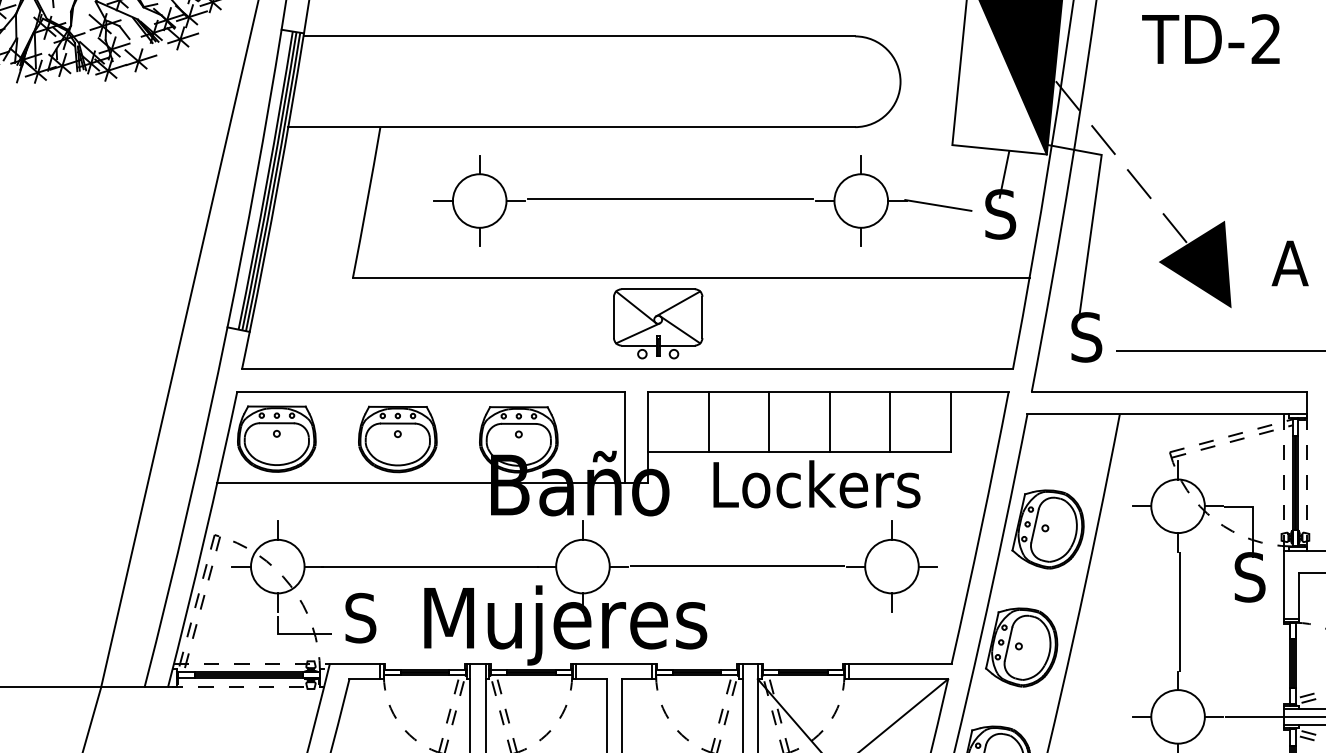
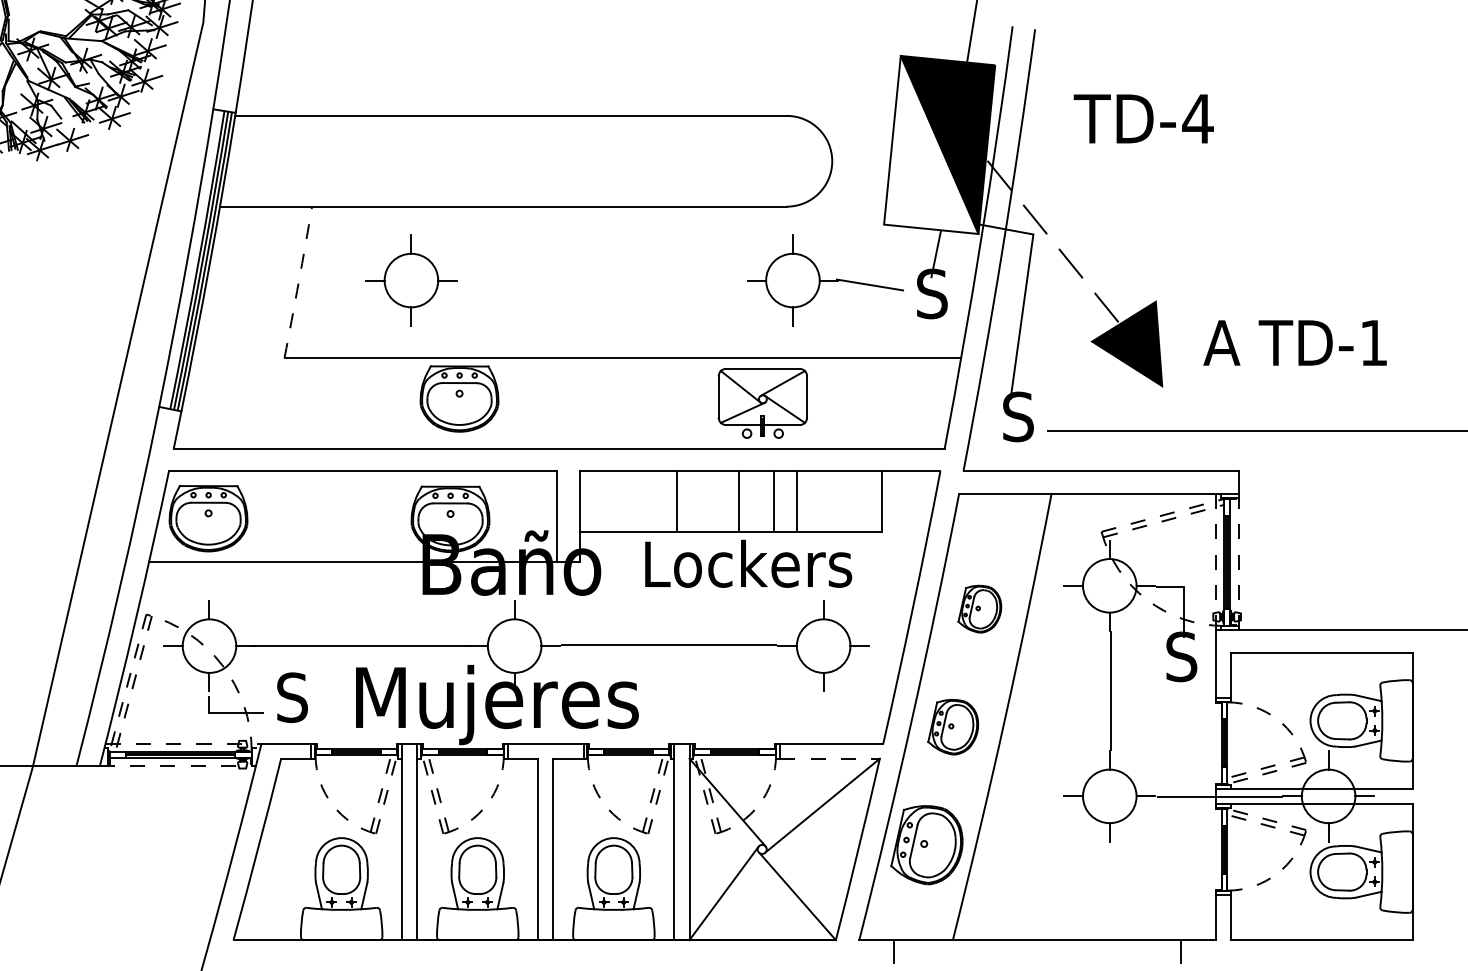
text: (1265, 38) -> (1197, 118), TD-2 -> TD-4
line: (669, 198) -> (601, 278), removed
arc: (366, 202) -> (298, 282), solid -> dashed
part: (657, 323) -> (762, 403), moved
line: (708, 421) -> (677, 501), moved
line: (768, 421) -> (738, 501), moved
line: (829, 421) -> (797, 501), moved
line: (889, 421) -> (773, 501), moved
part: (397, 438) -> (459, 398), moved
part: (1047, 529) -> (979, 609), size x0.6
part: (1020, 647) -> (952, 727), size x0.7
line: (898, 678) -> (830, 758), solid -> dashed

